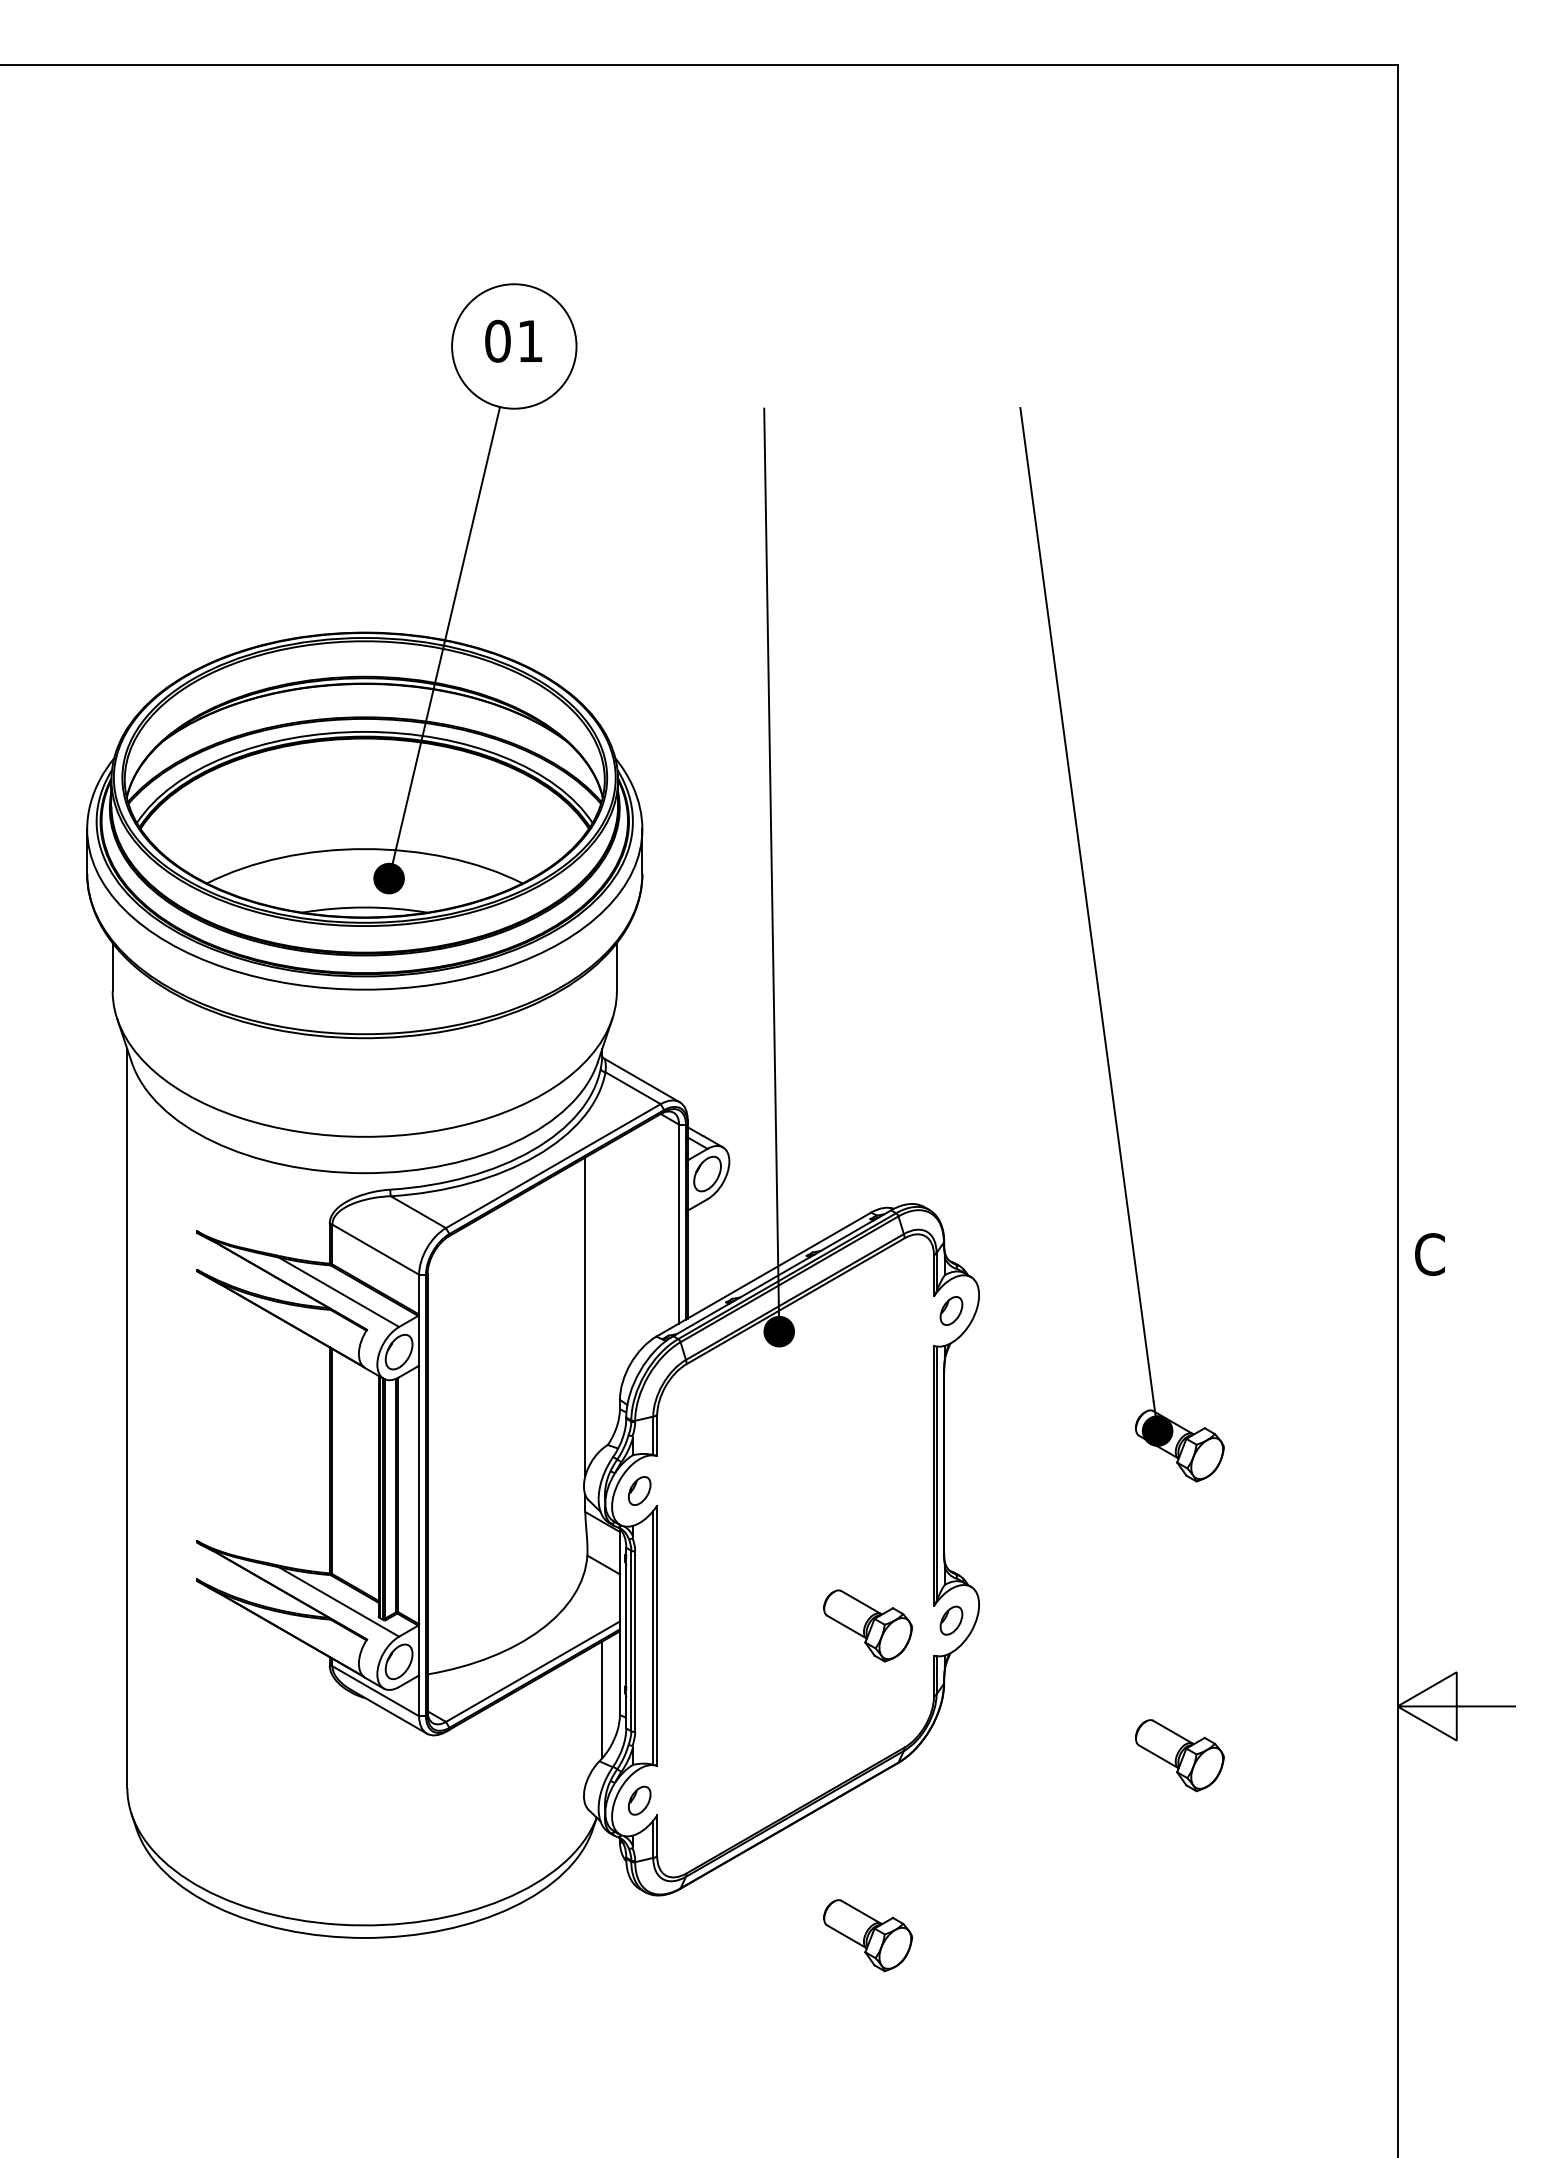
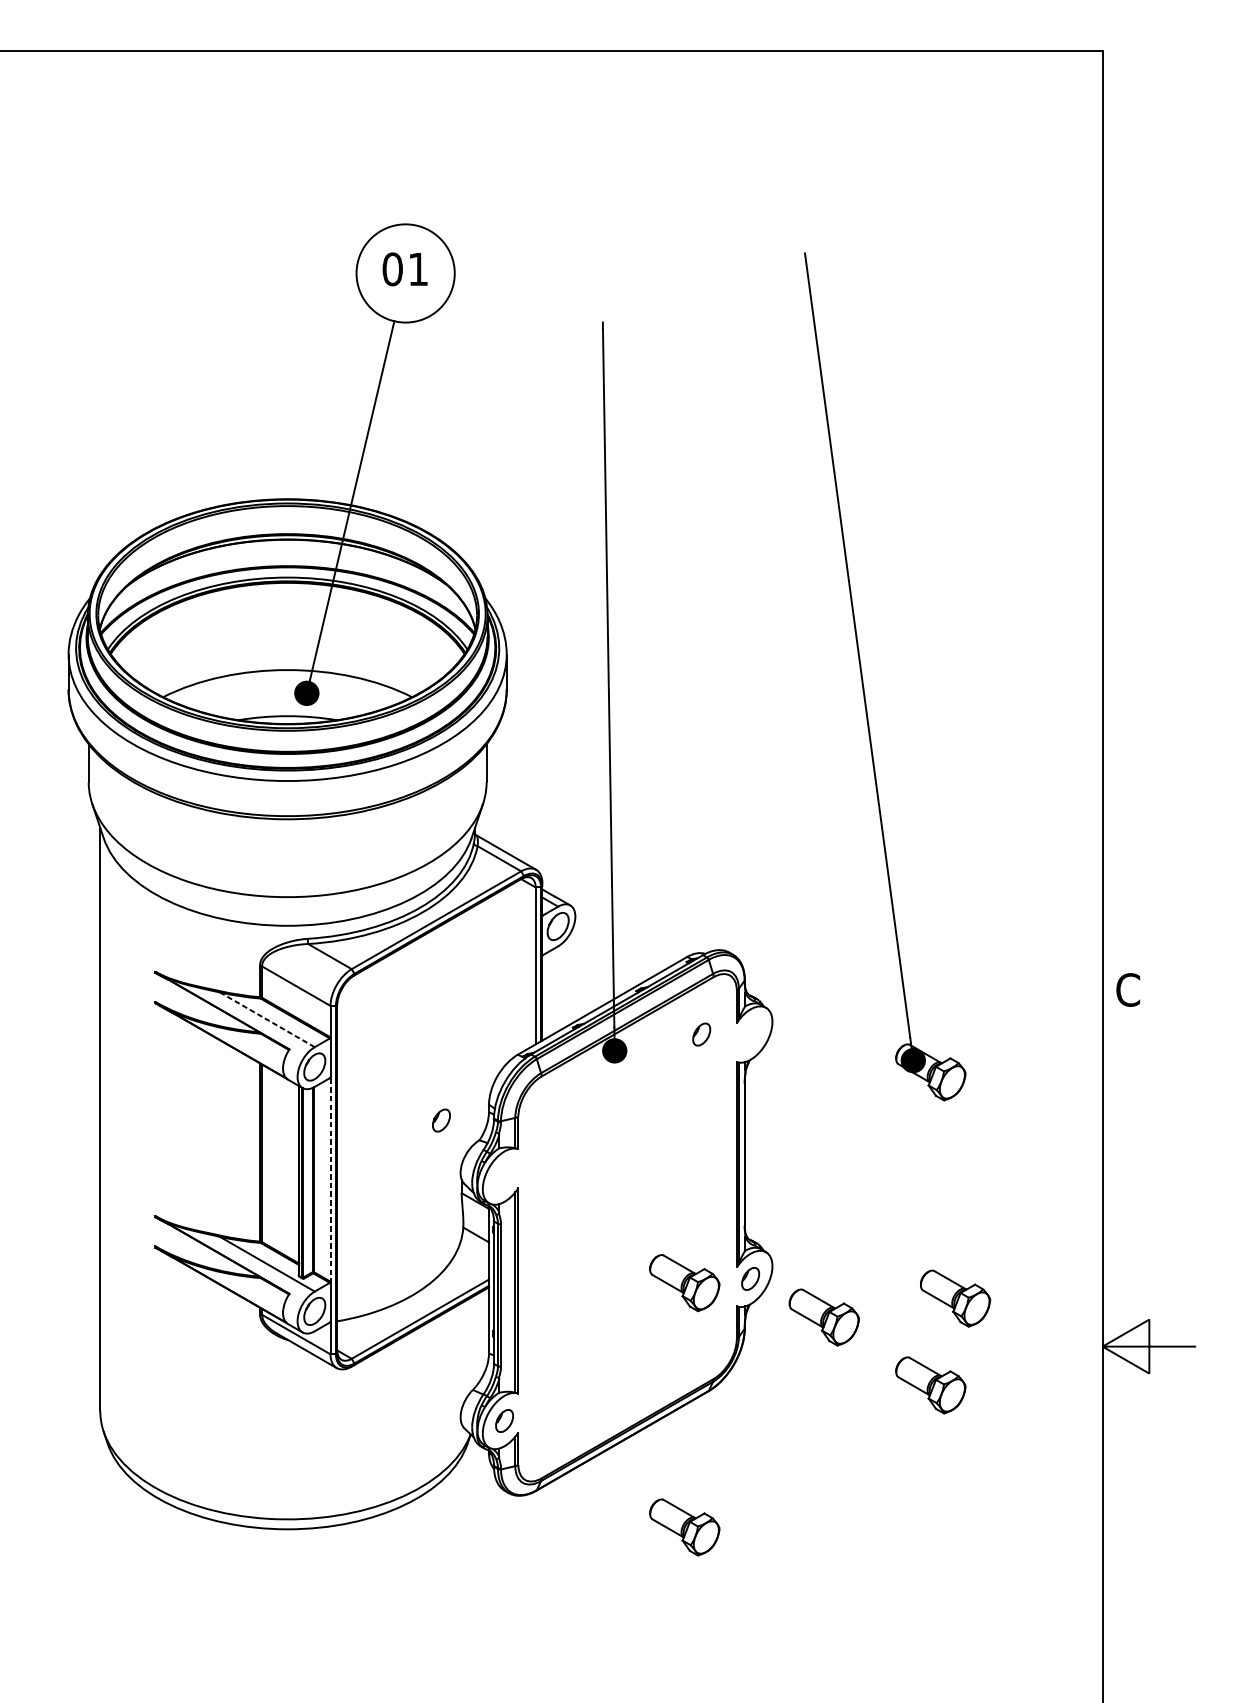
part: (1094, 950) -> (863, 681), moved
line: (338, 1292) -> (266, 1019), solid -> dashed
part: (951, 1310) -> (701, 1034), moved
line: (585, 1316) -> (461, 1038), removed
part: (639, 1490) -> (441, 1120), moved
line: (419, 1495) -> (330, 1180), solid -> dashed
part: (1211, 1645) -> (955, 1298), added
part: (1044, 1669) -> (824, 1317), added
line: (602, 1699) -> (475, 1341), removed

